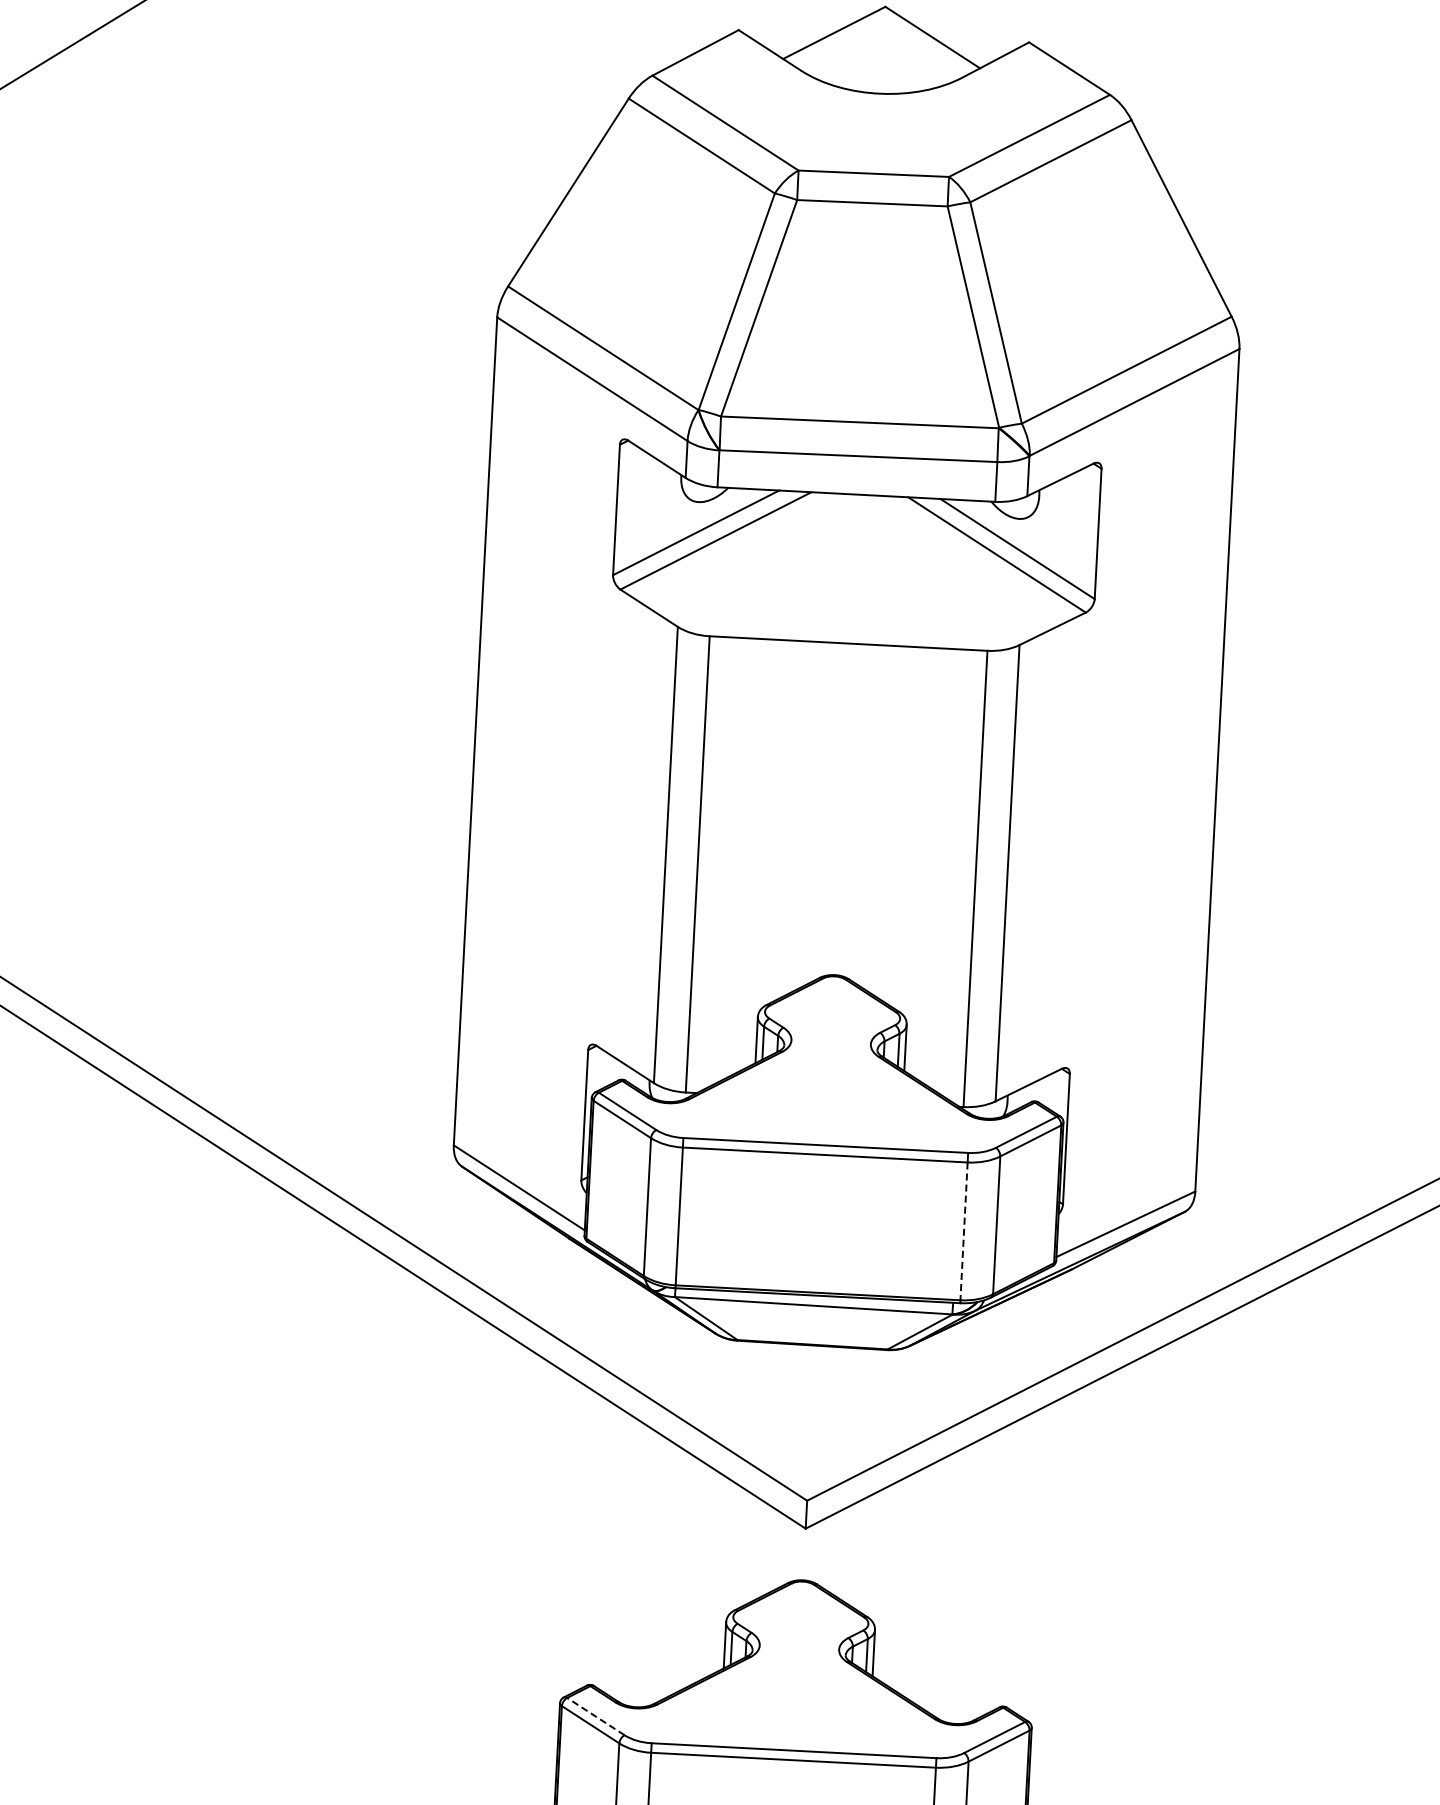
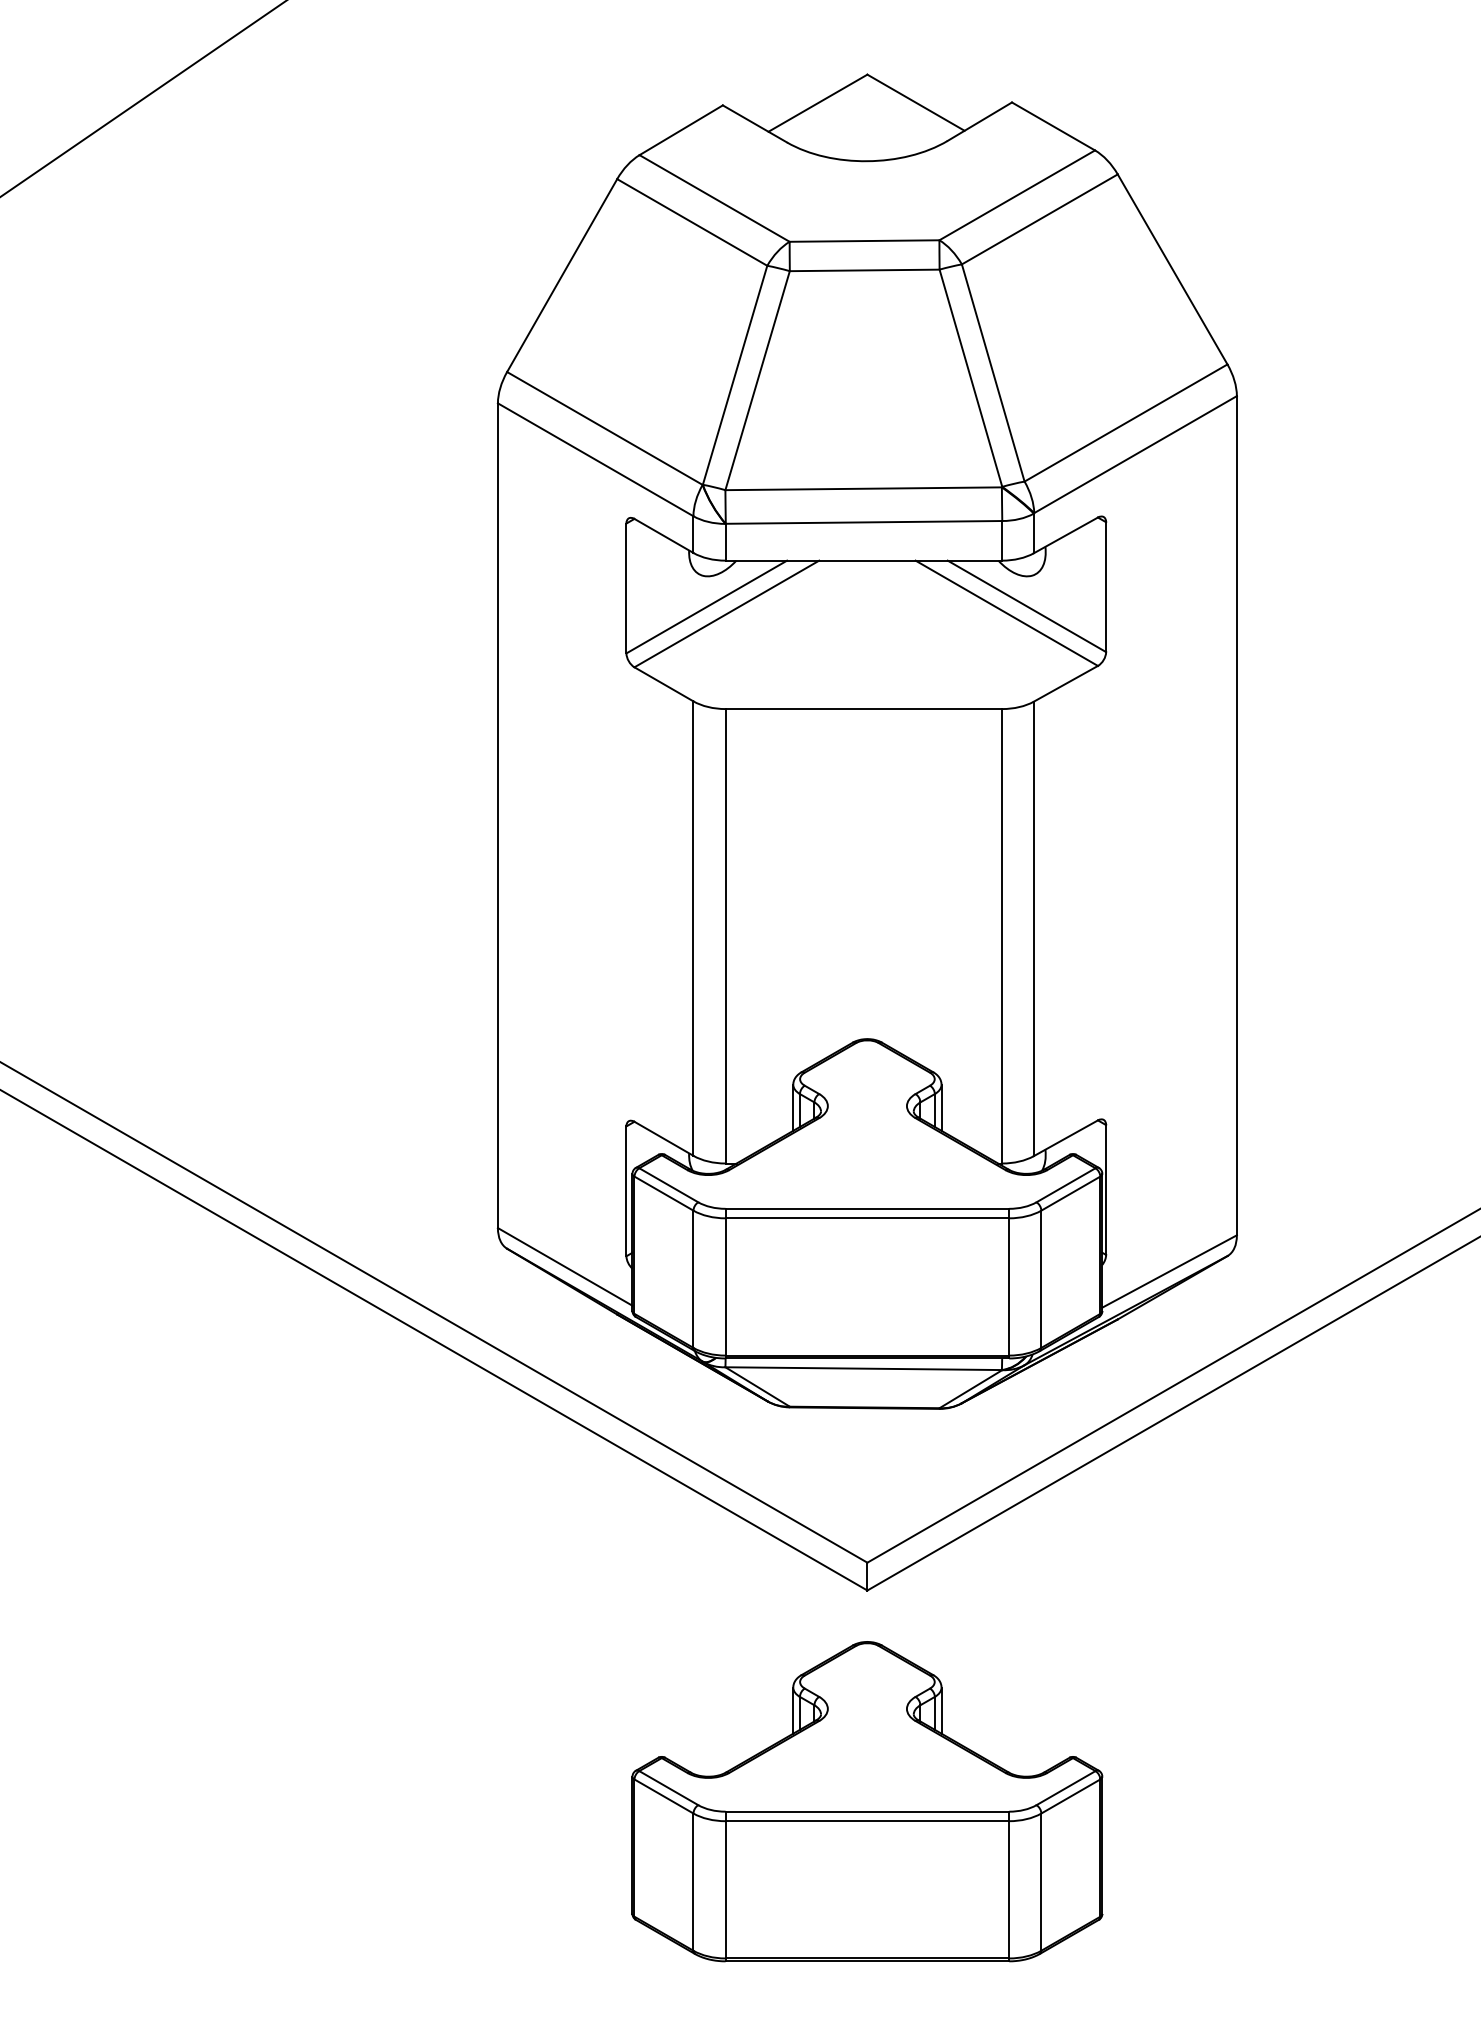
line: (964, 1230) -> (1009, 1286), dashed -> solid
line: (595, 1715) -> (668, 1787), dashed -> solid

